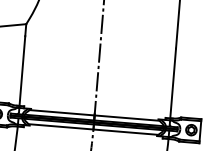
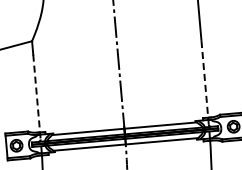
line: (21, 74) -> (36, 97), solid -> dashed
line: (173, 86) -> (205, 82), solid -> dashed

